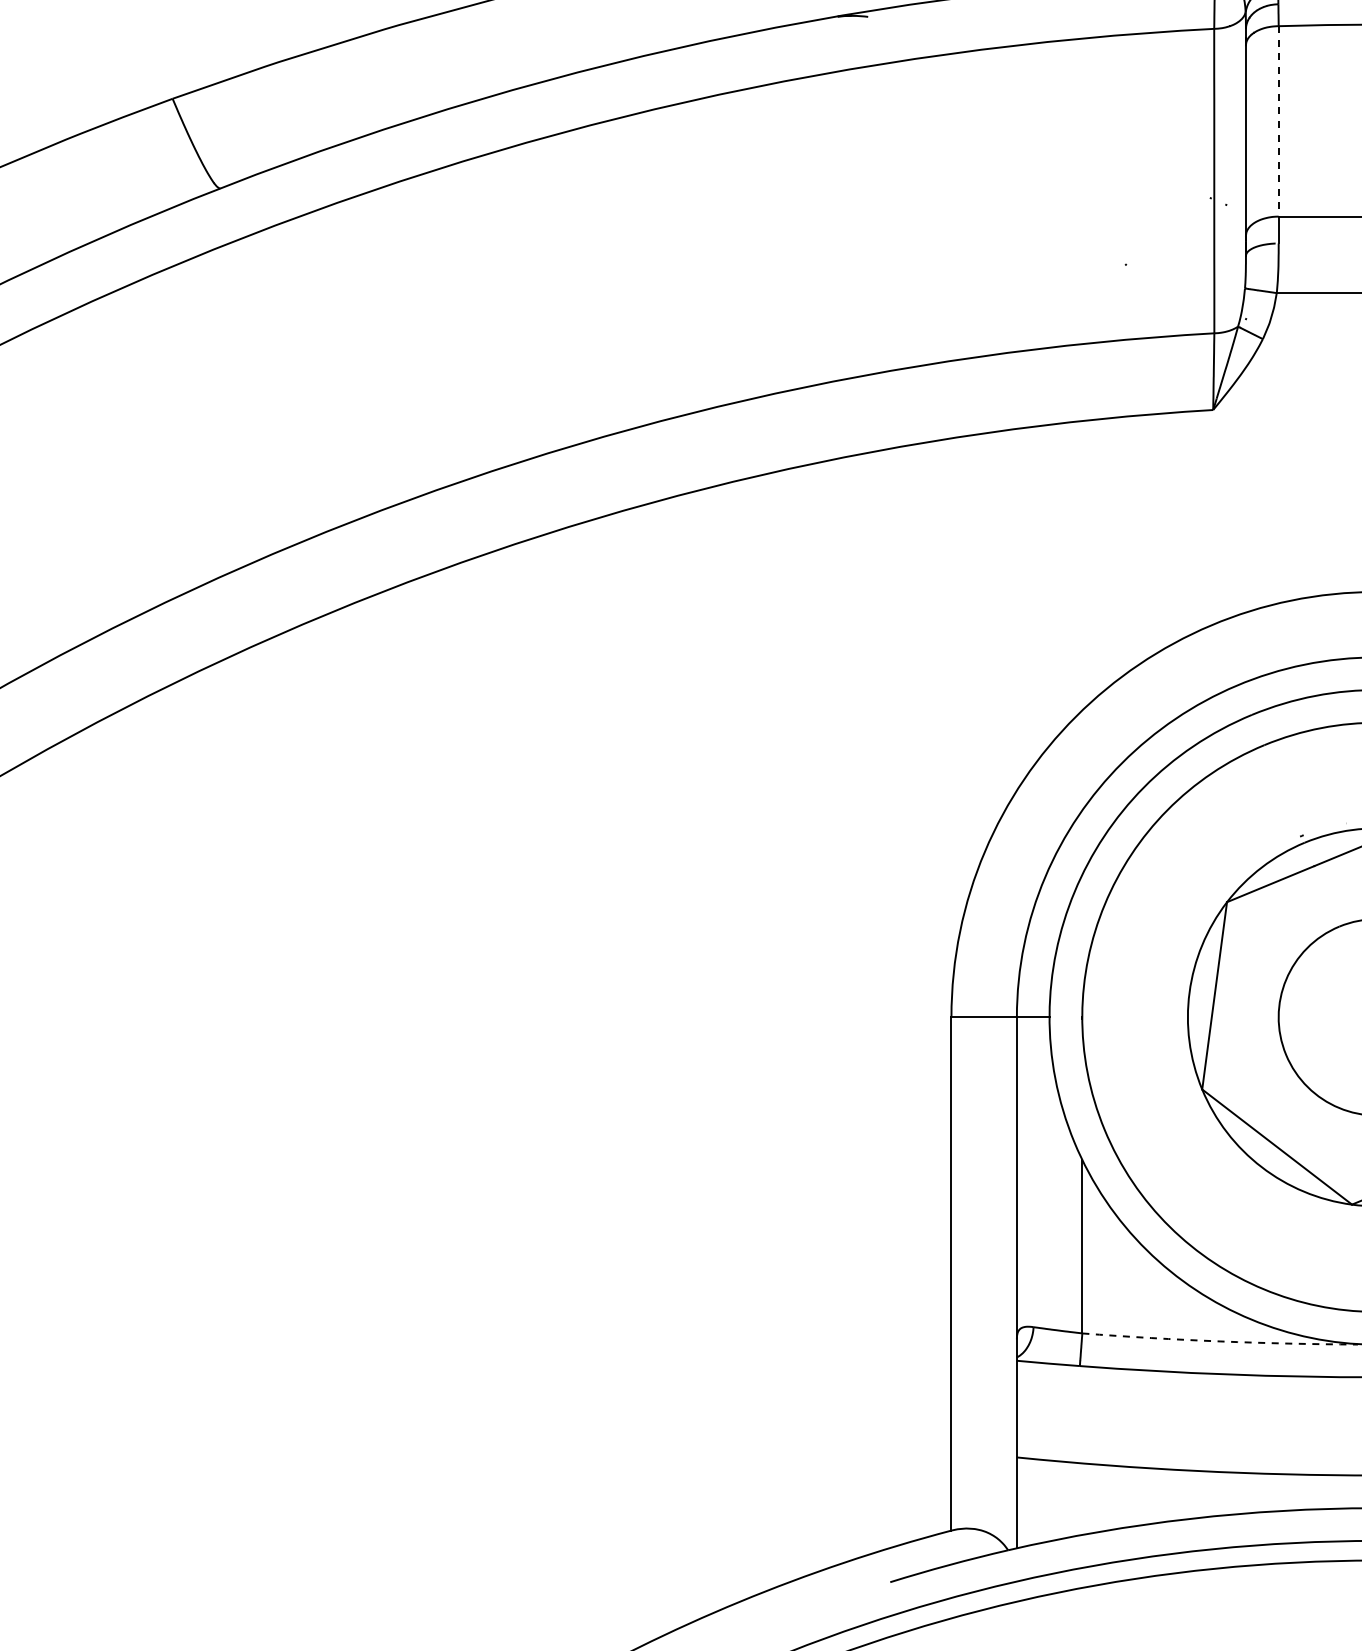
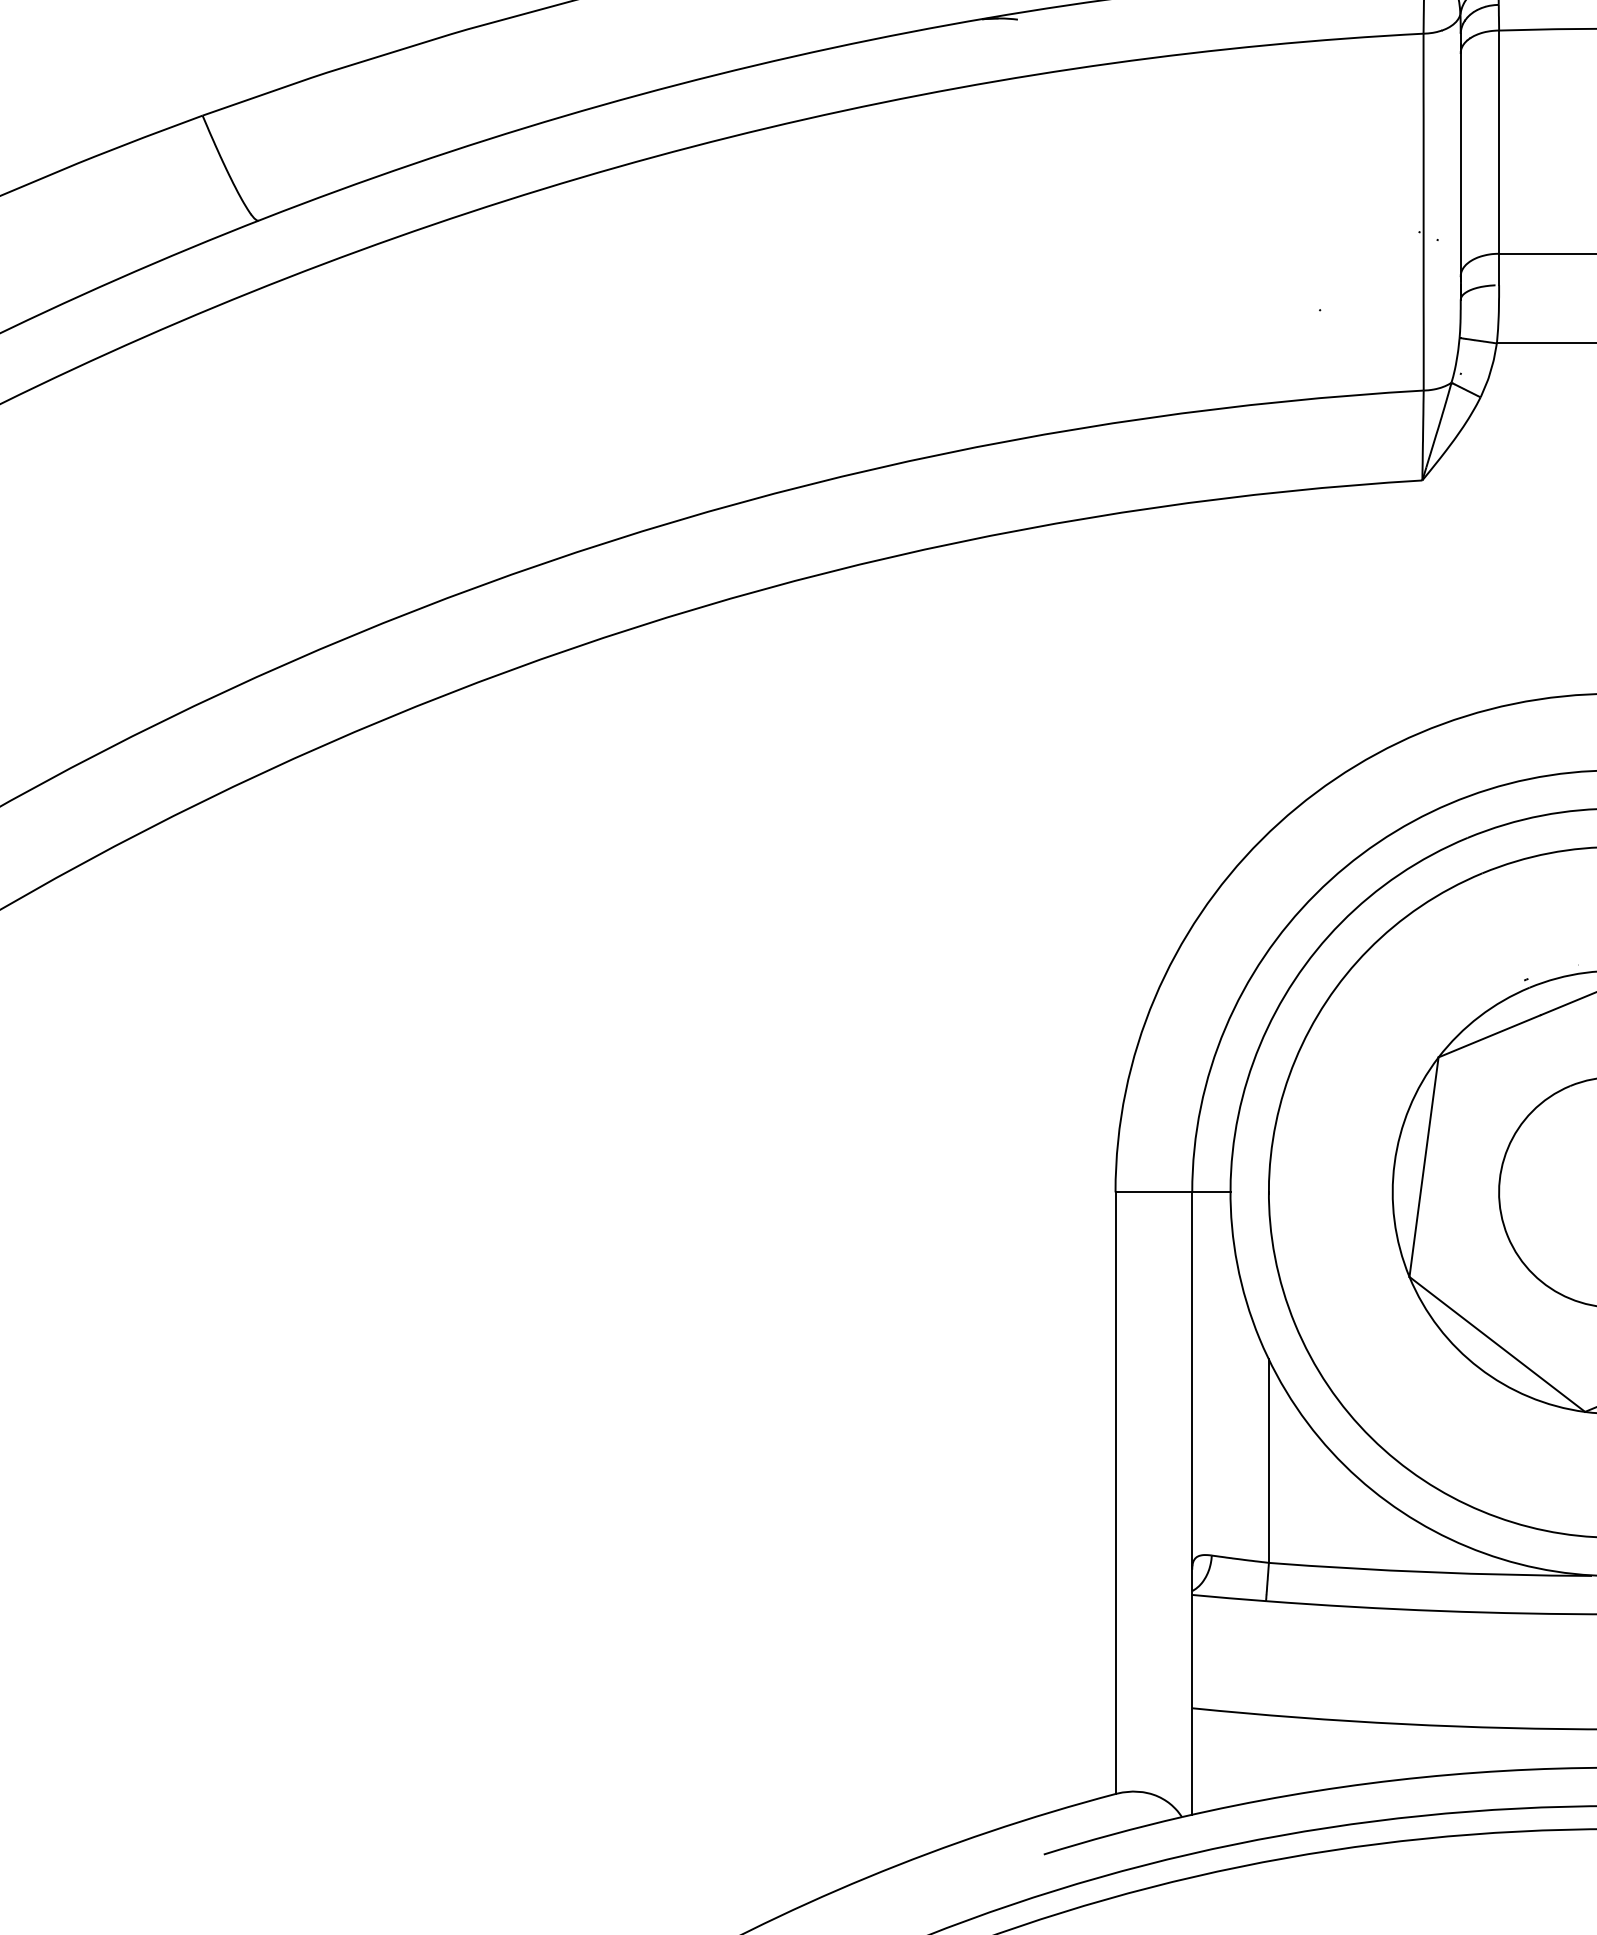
line: (1278, 121) -> (1498, 142), dashed -> solid
arc: (1220, 1341) -> (1430, 1572), dashed -> solid

